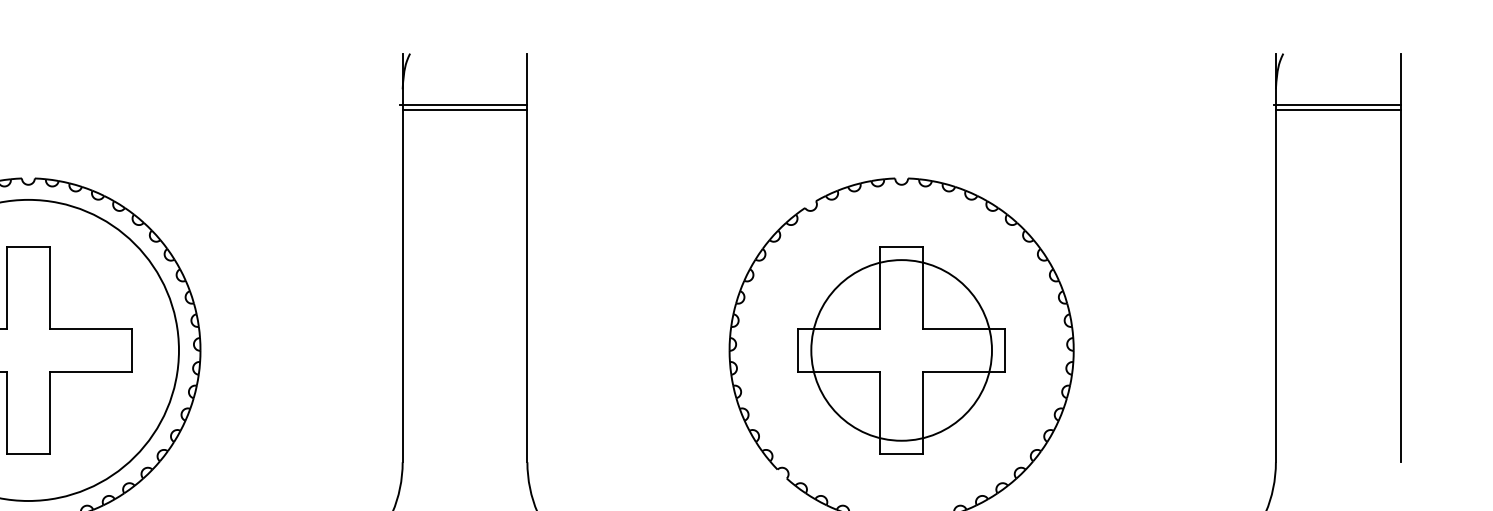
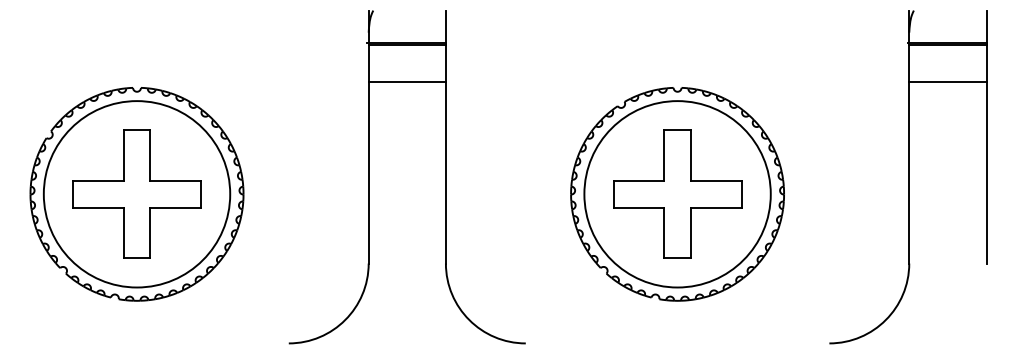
line: (463, 169) -> (406, 82), added
line: (1337, 169) -> (947, 82), added
circle: (901, 350) -> (677, 194), size x1.67

